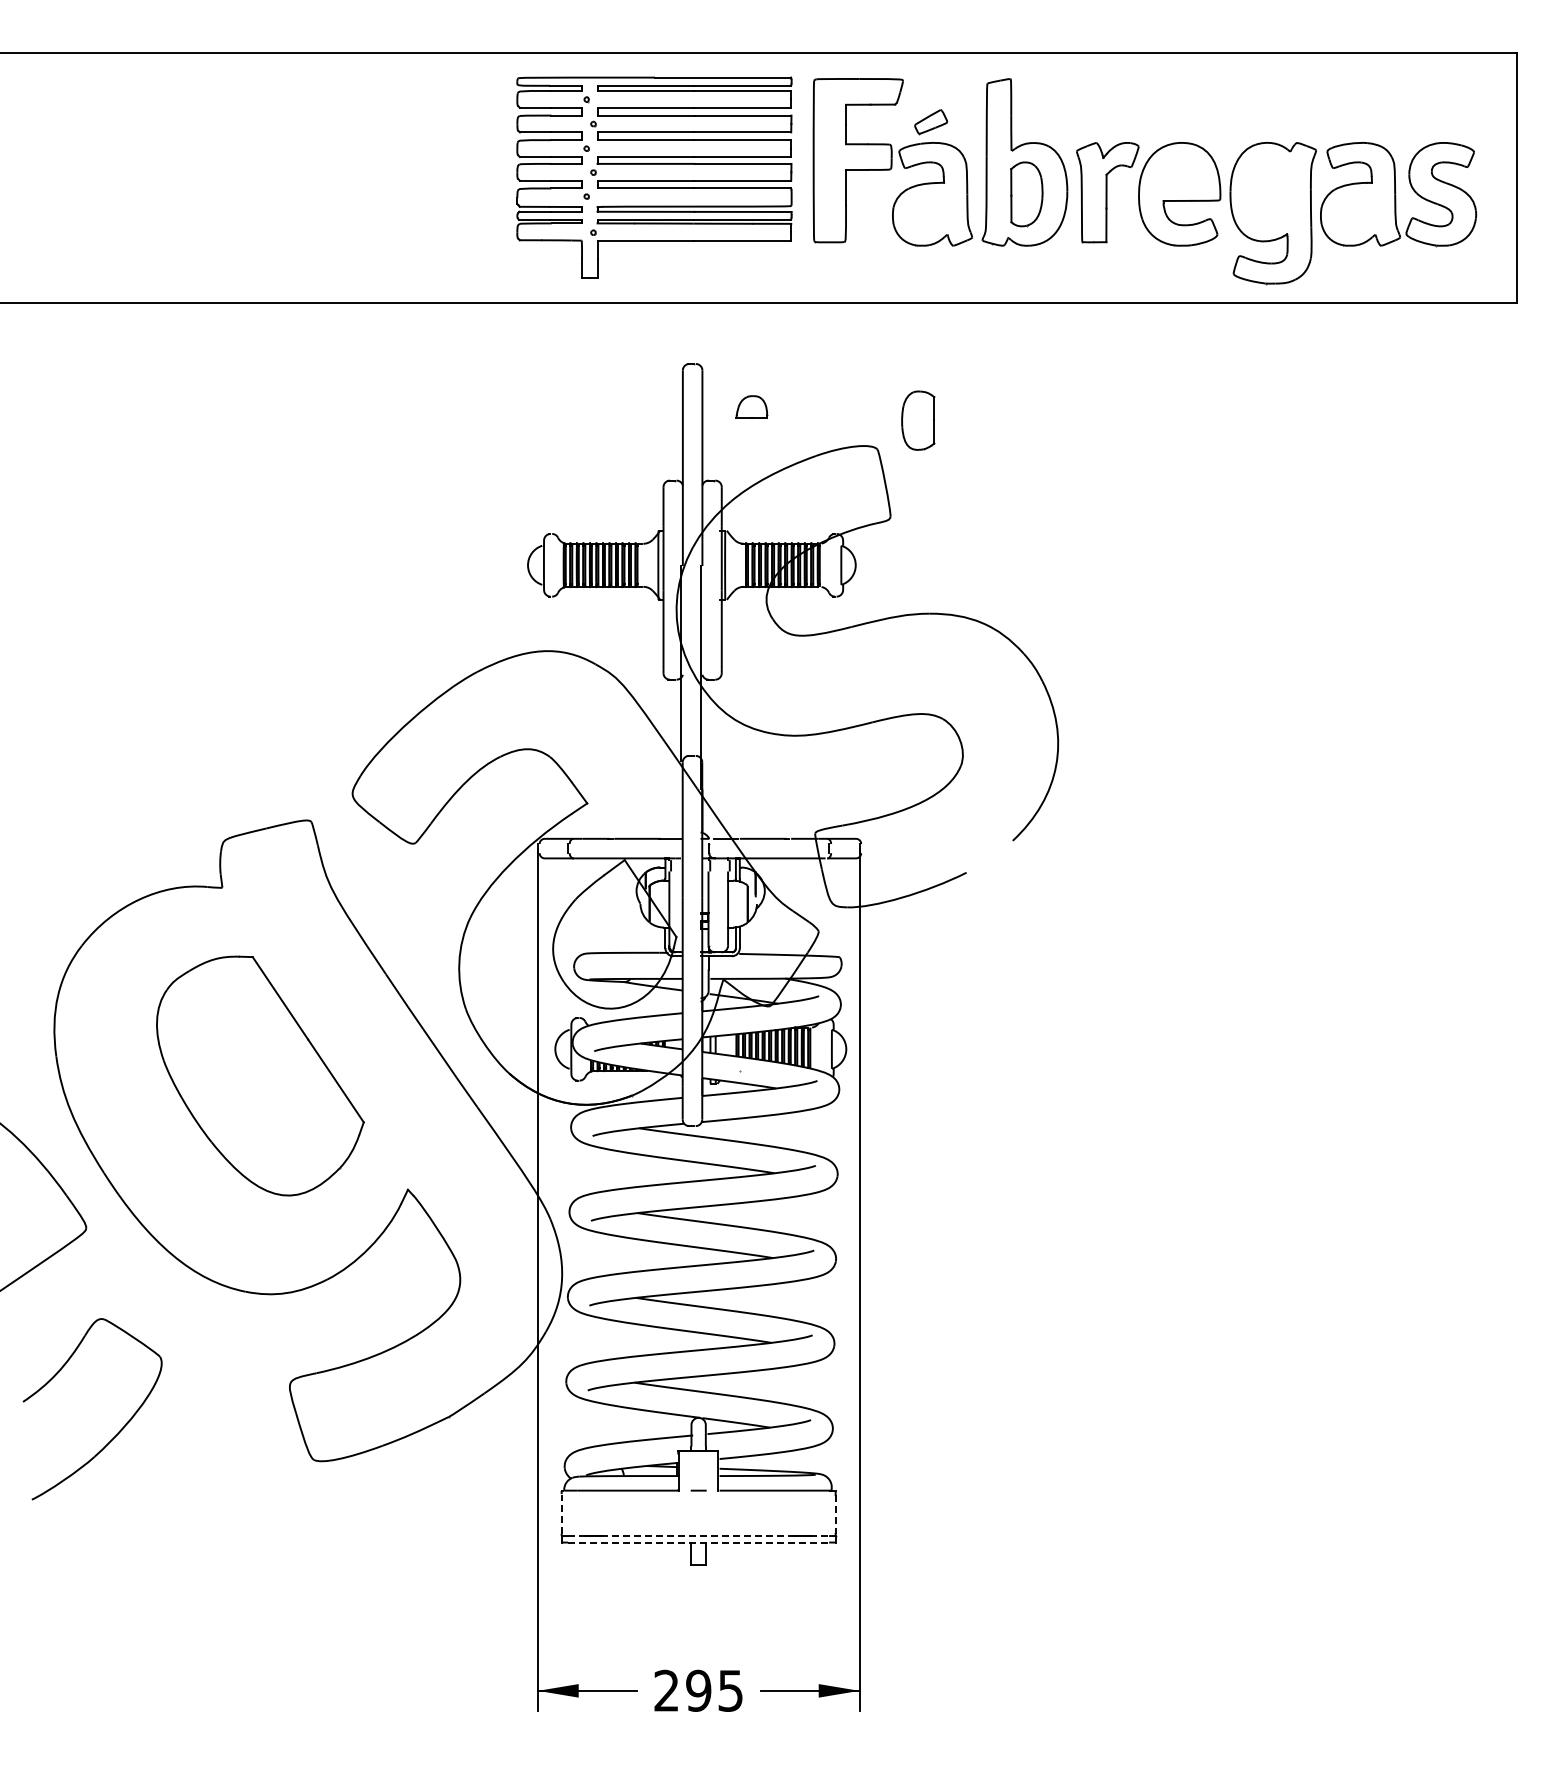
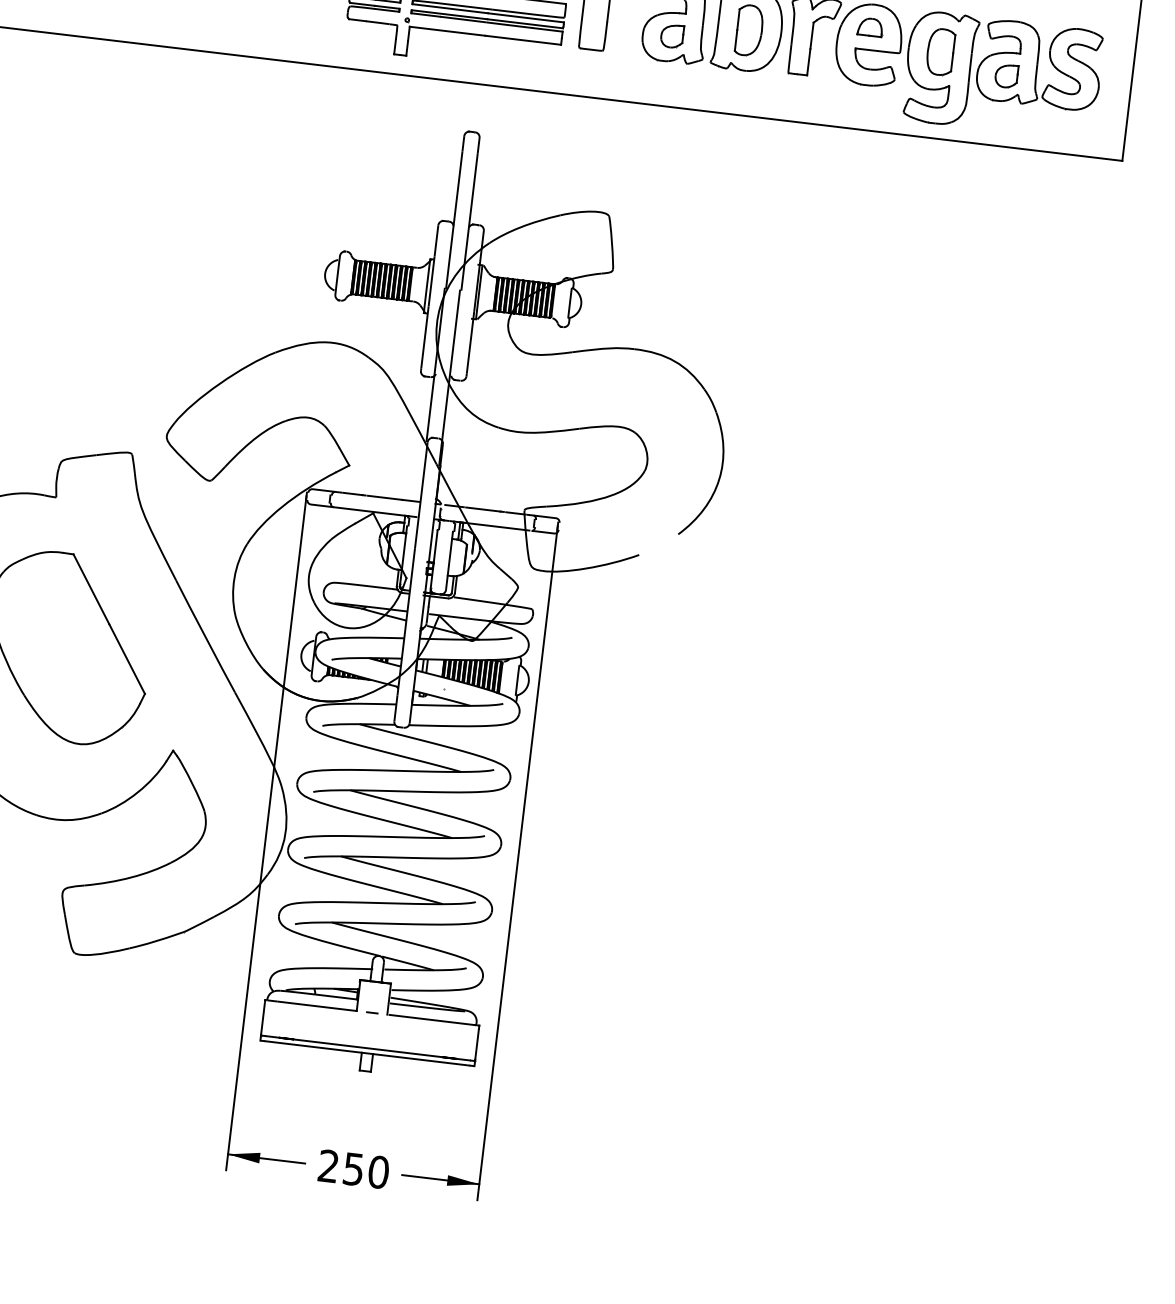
part: (929, 212) -> (671, 35), added
part: (1357, 212) -> (1006, 75), added
part: (751, 406) -> (870, 26), moved
part: (918, 420) -> (940, 51), moved
line: (561, 1513) -> (262, 1017), dashed -> solid
line: (835, 1514) -> (476, 1044), dashed -> solid
line: (699, 1536) -> (368, 1048), dashed -> solid
line: (699, 1542) -> (368, 1053), dashed -> solid
text: (714, 1690) -> (366, 1170), 295 -> 250

